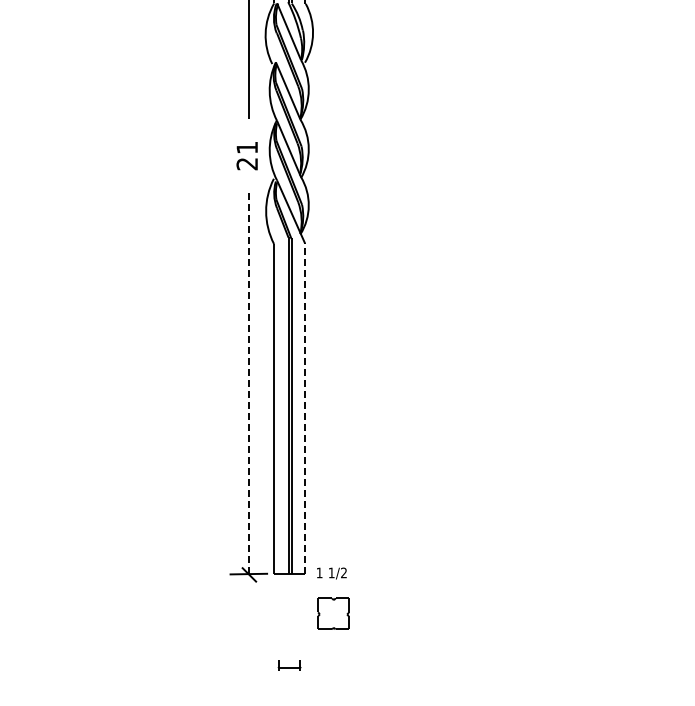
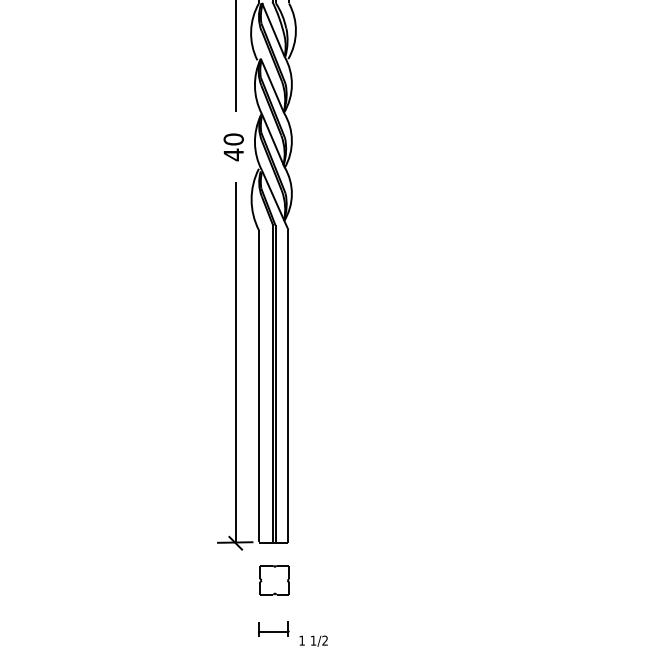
text: (247, 155) -> (233, 146), 21 -> 40
line: (249, 384) -> (235, 363), dashed -> solid
line: (305, 408) -> (288, 385), dashed -> solid
text: (331, 573) -> (313, 641), moved
part: (333, 613) -> (274, 579), moved
part: (289, 665) -> (273, 628), size x1.43

